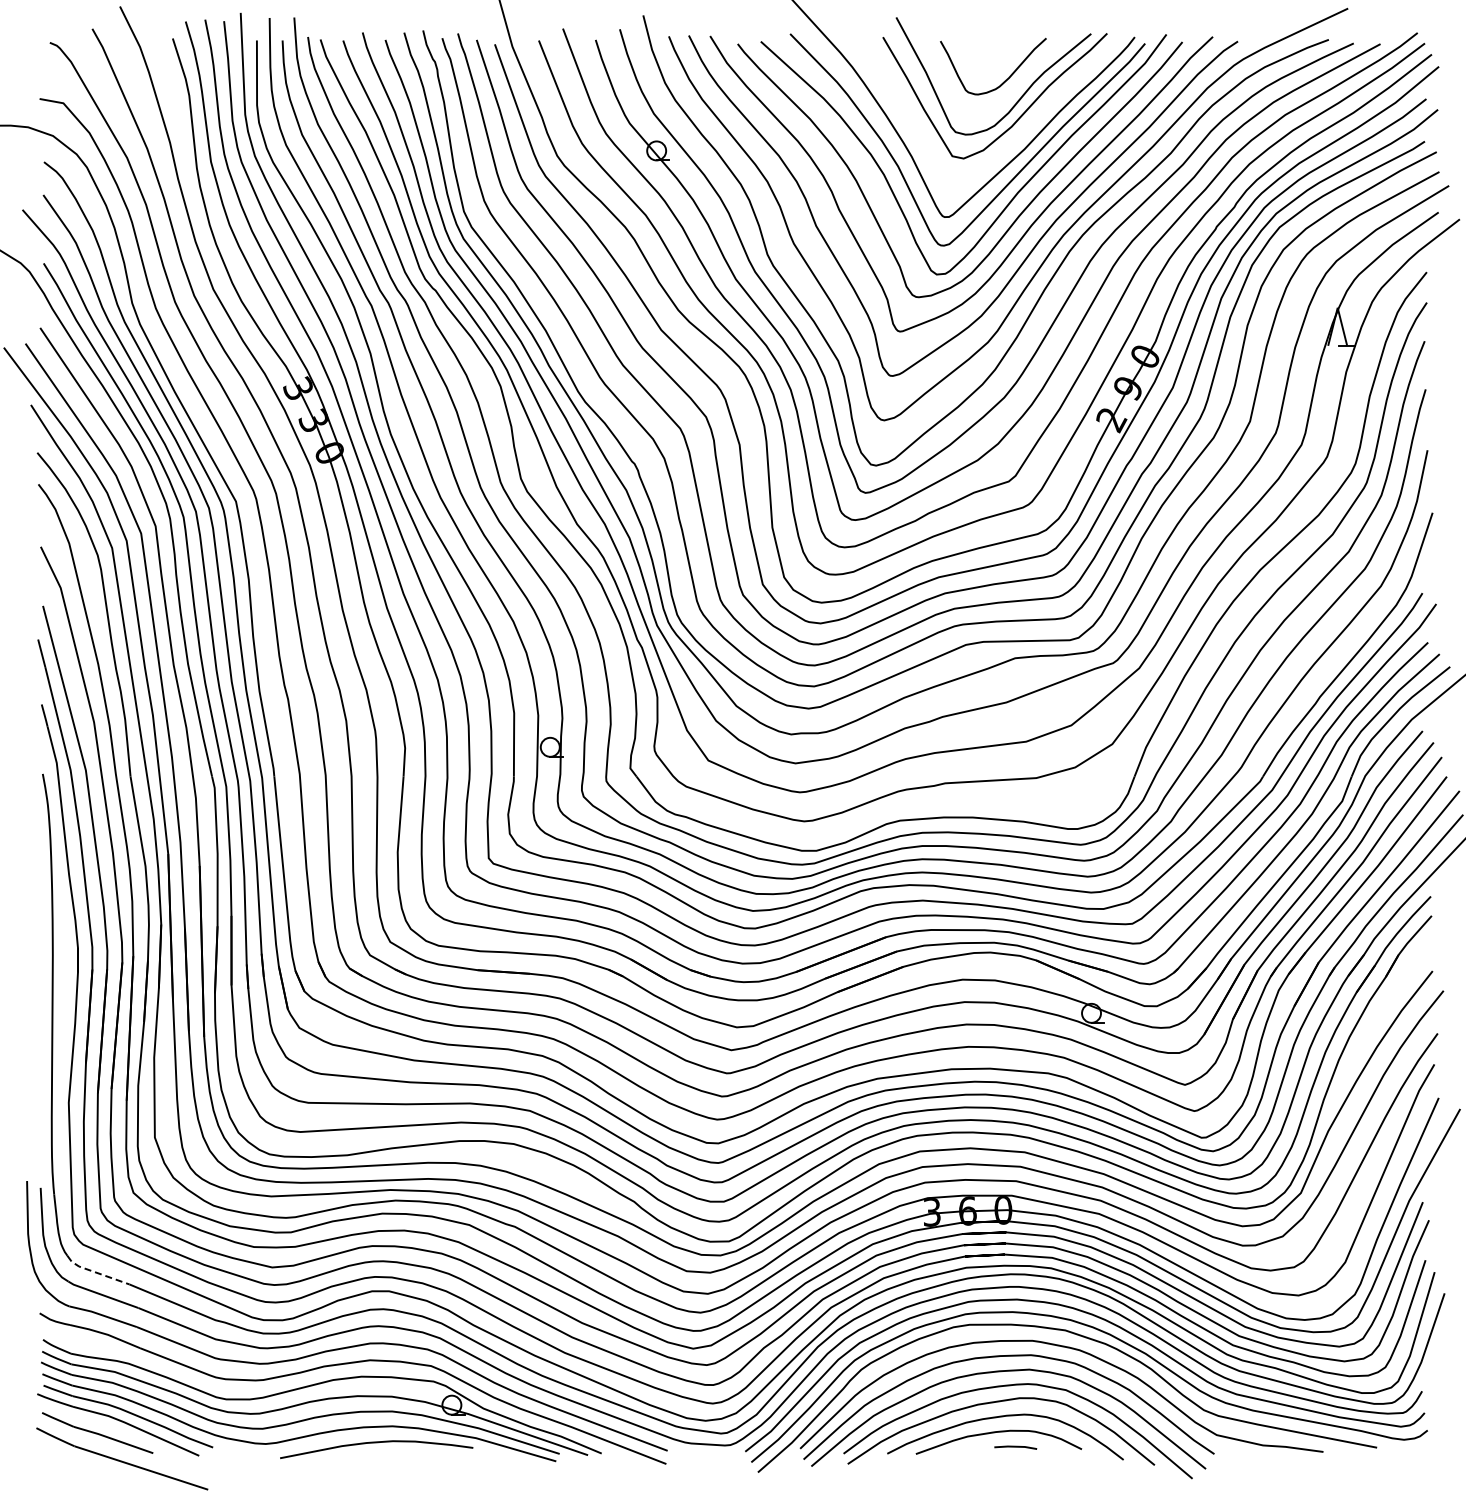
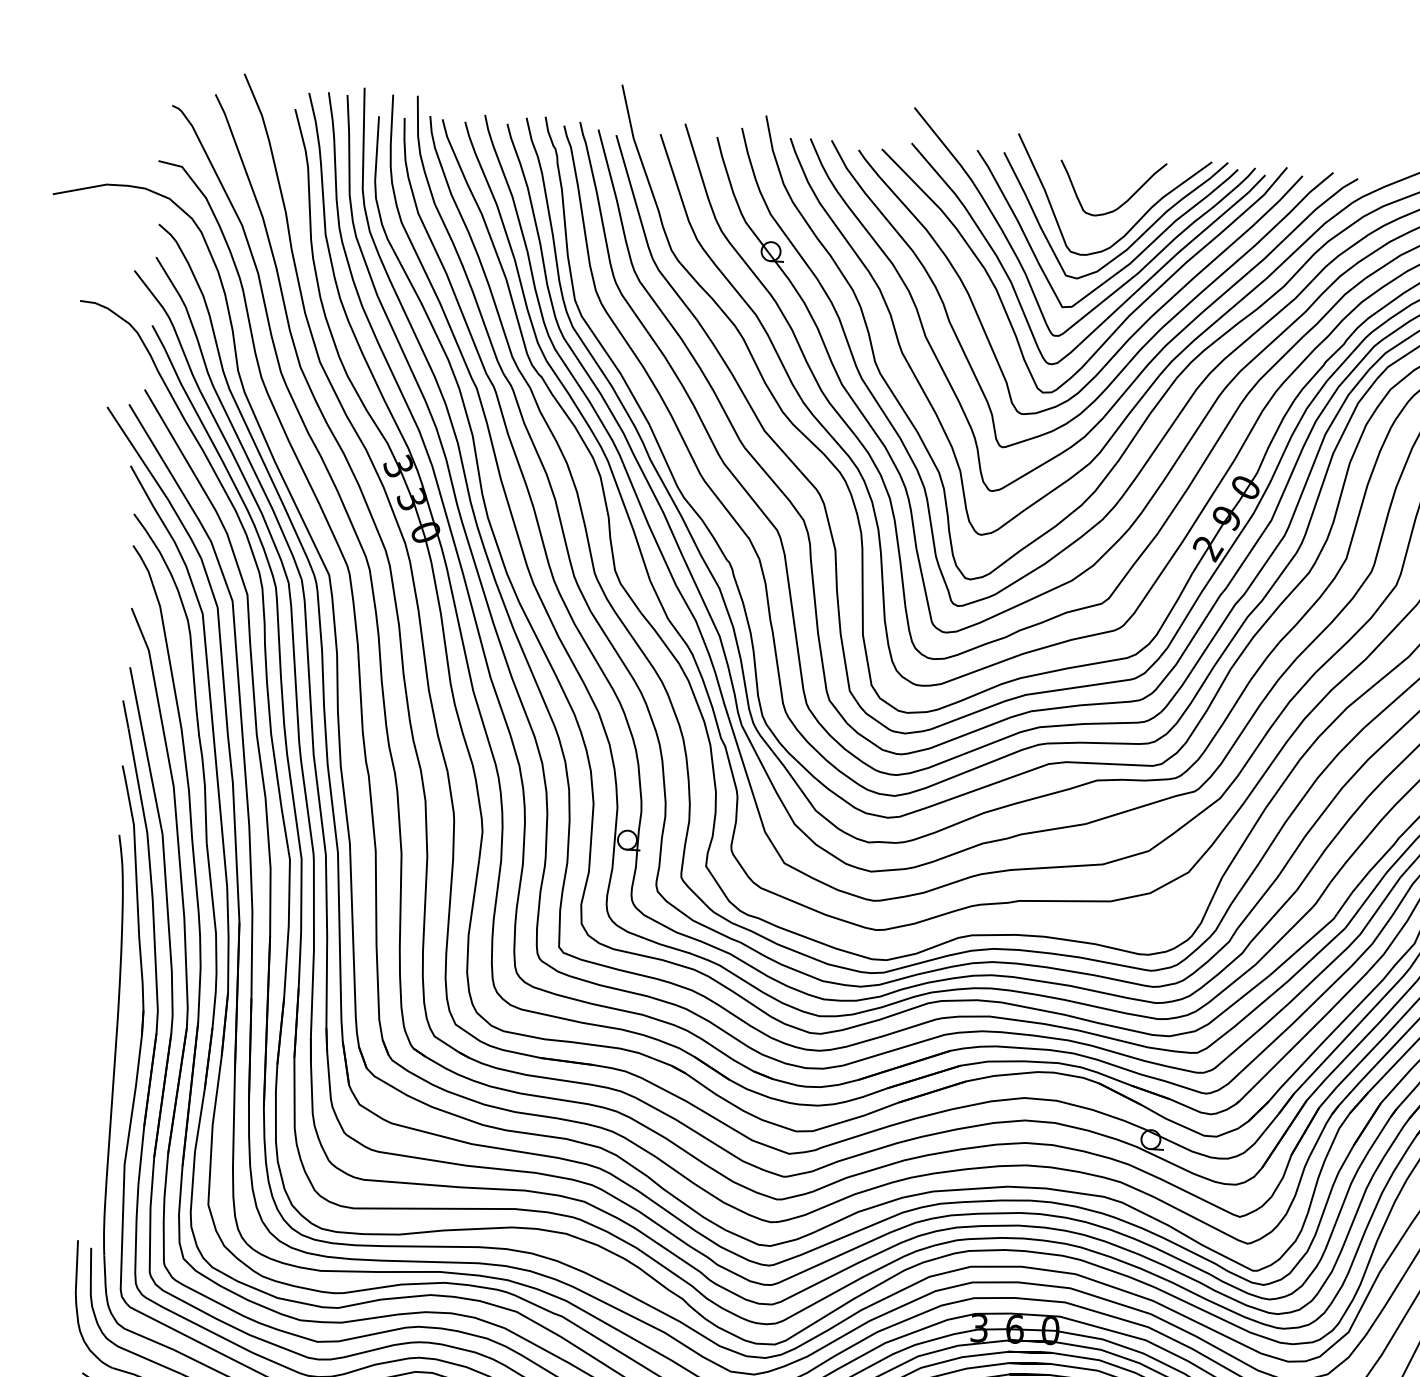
curve: (1012, 141) -> (1126, 264), added
line: (95, 1272) -> (140, 1335), dashed -> solid

